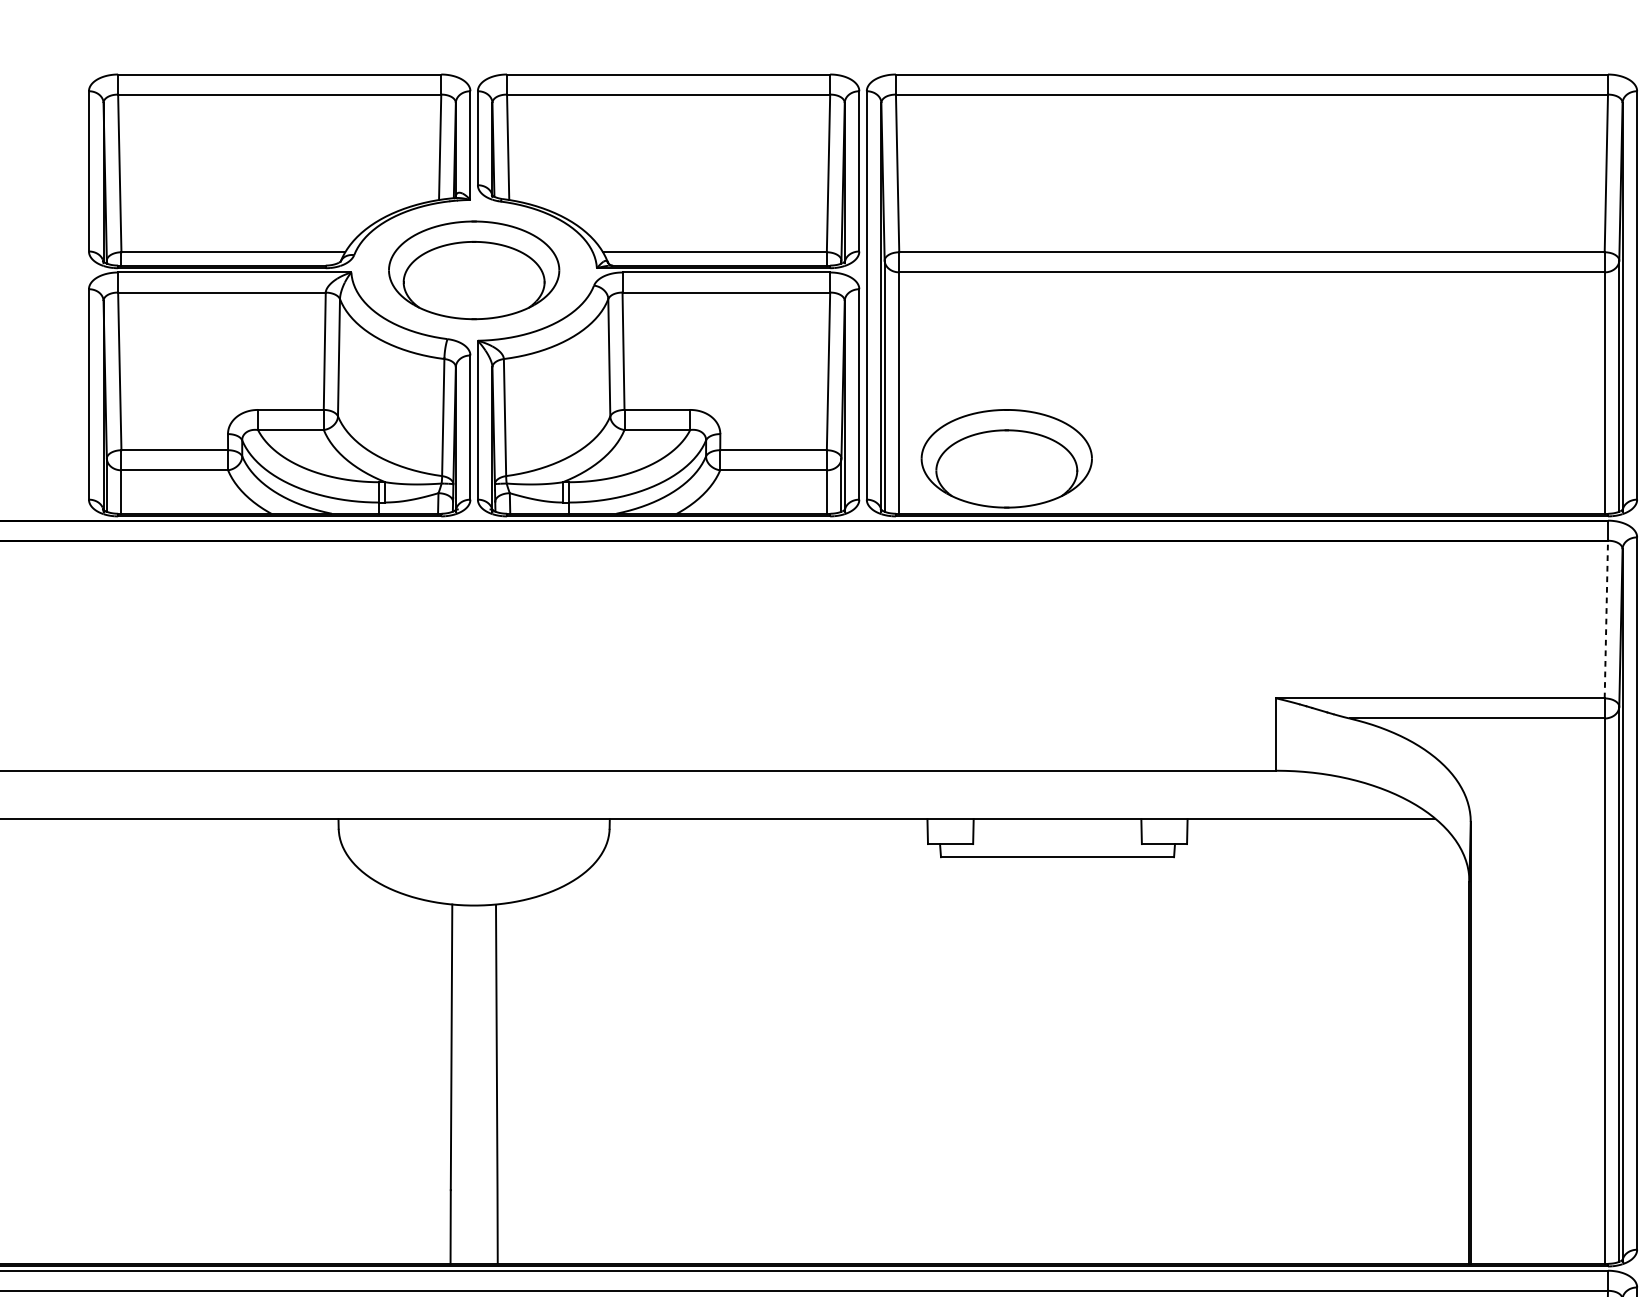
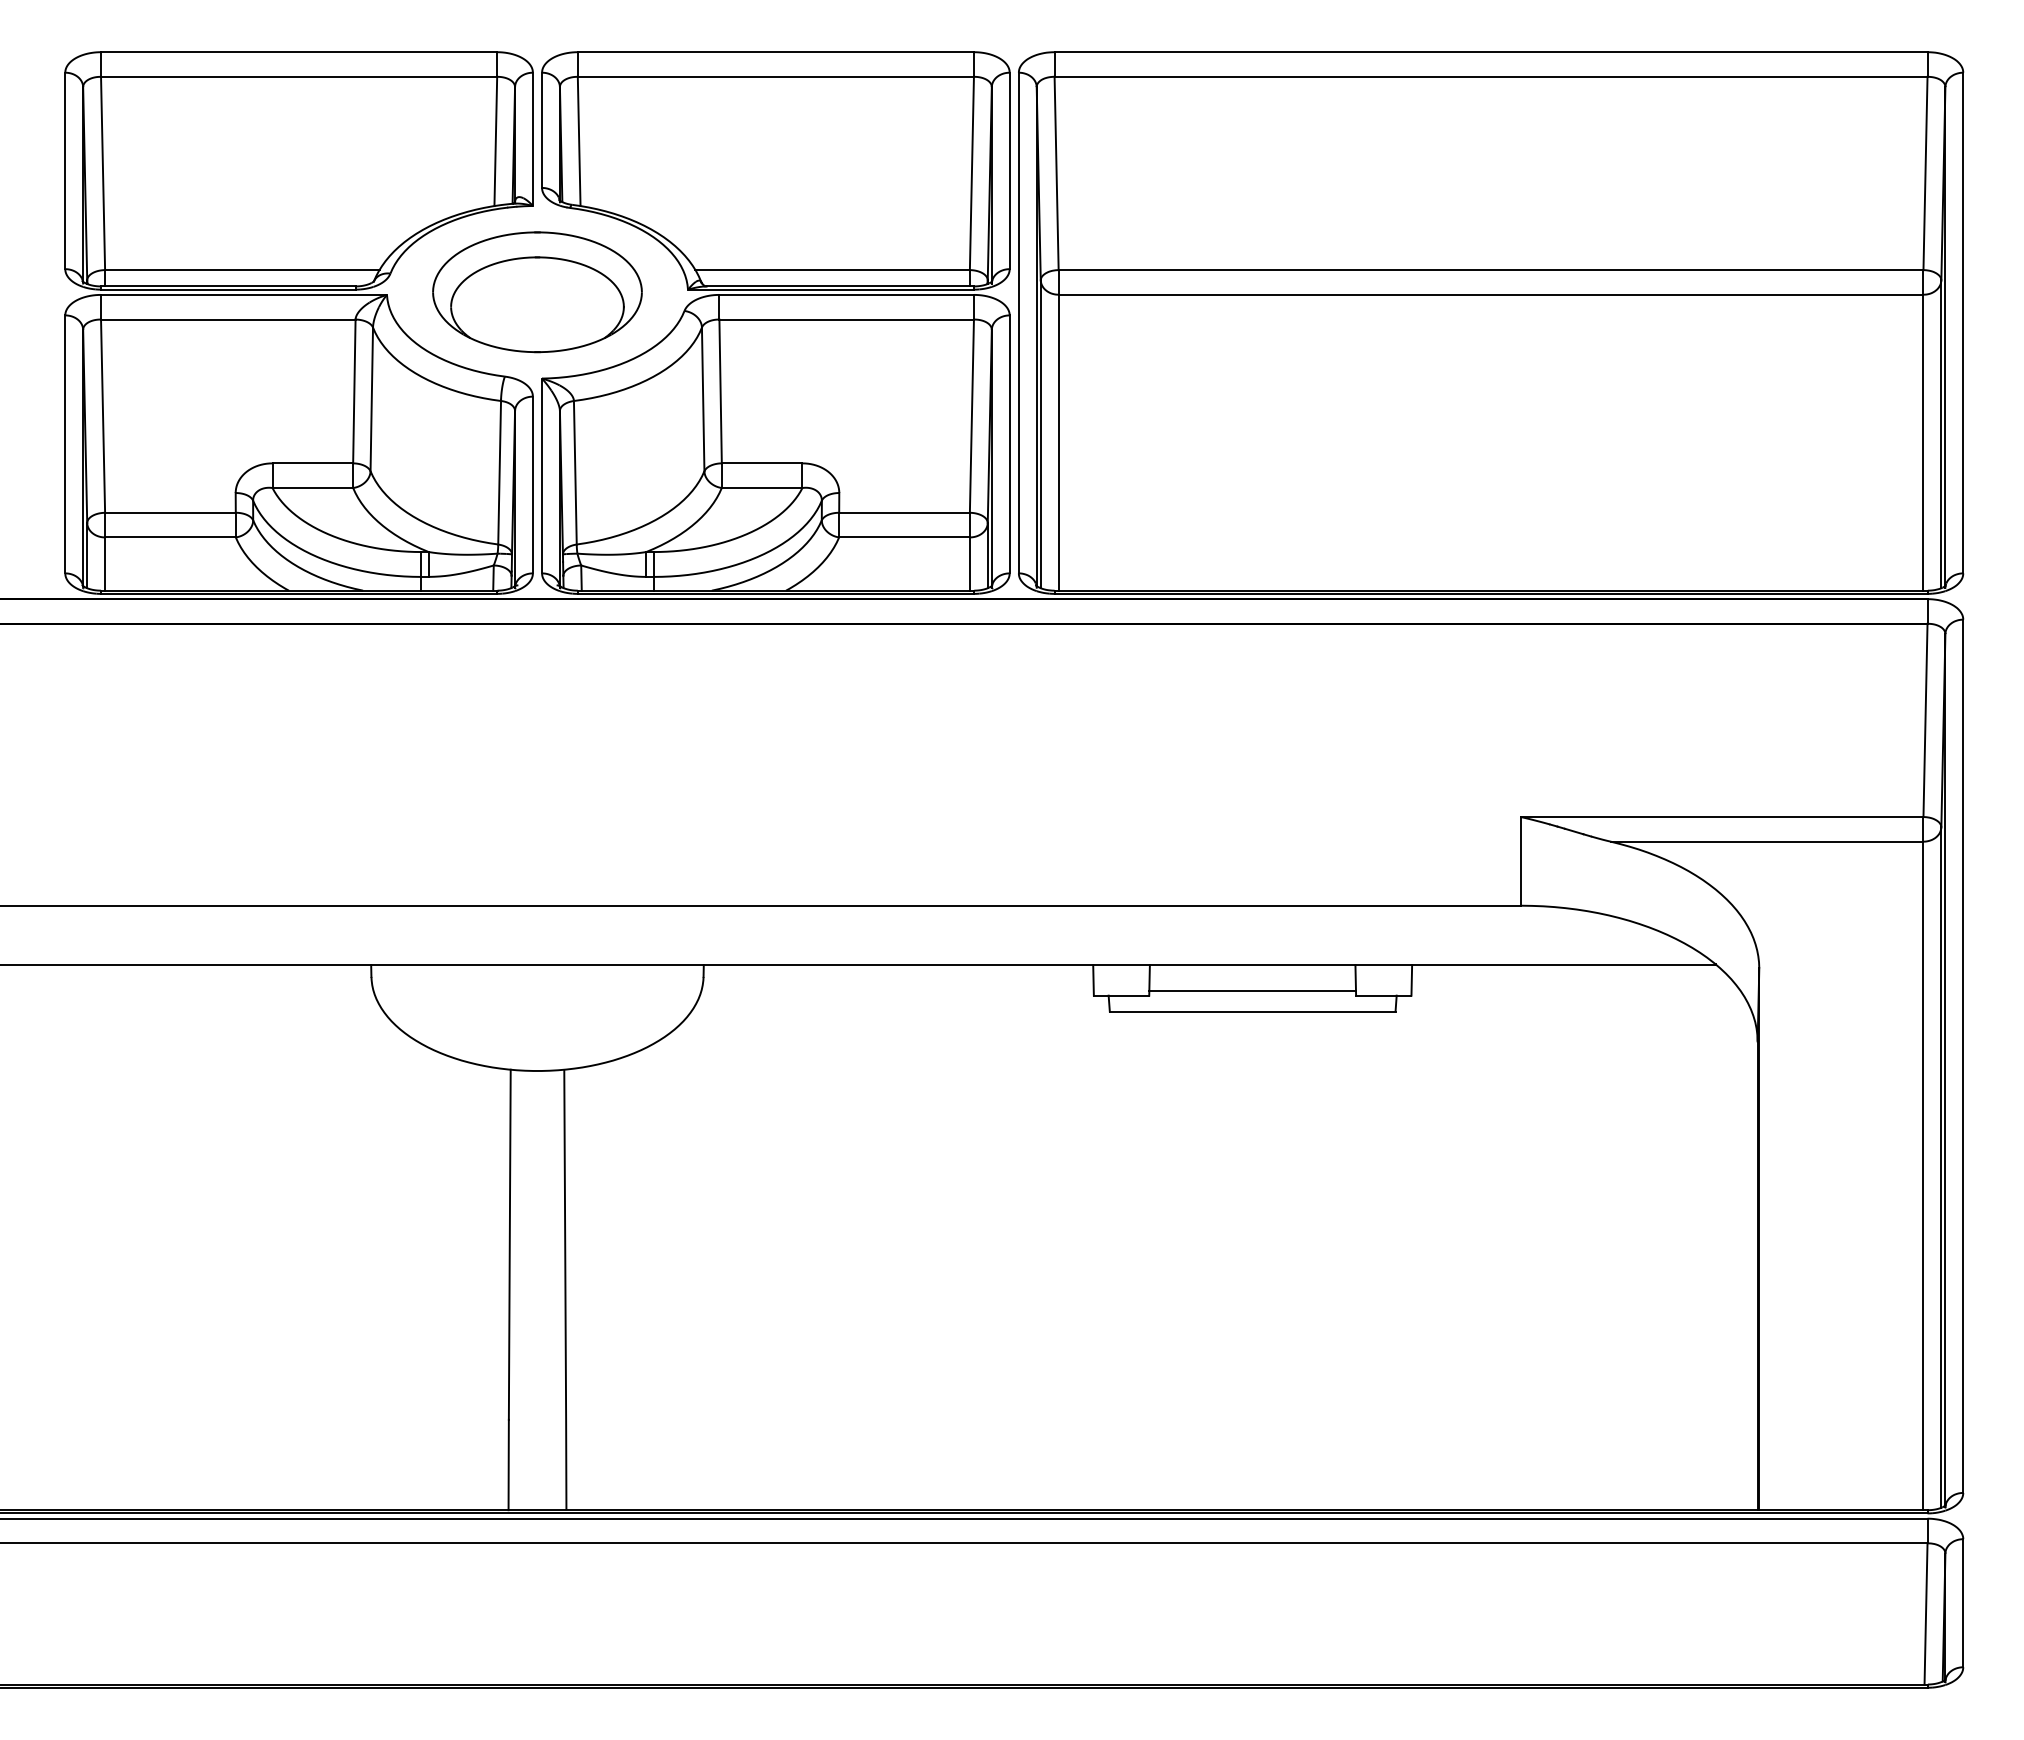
part: (1006, 458) -> (1190, 523), removed
line: (1606, 619) -> (1925, 720), dashed -> solid
line: (1057, 840) -> (1252, 991), added

